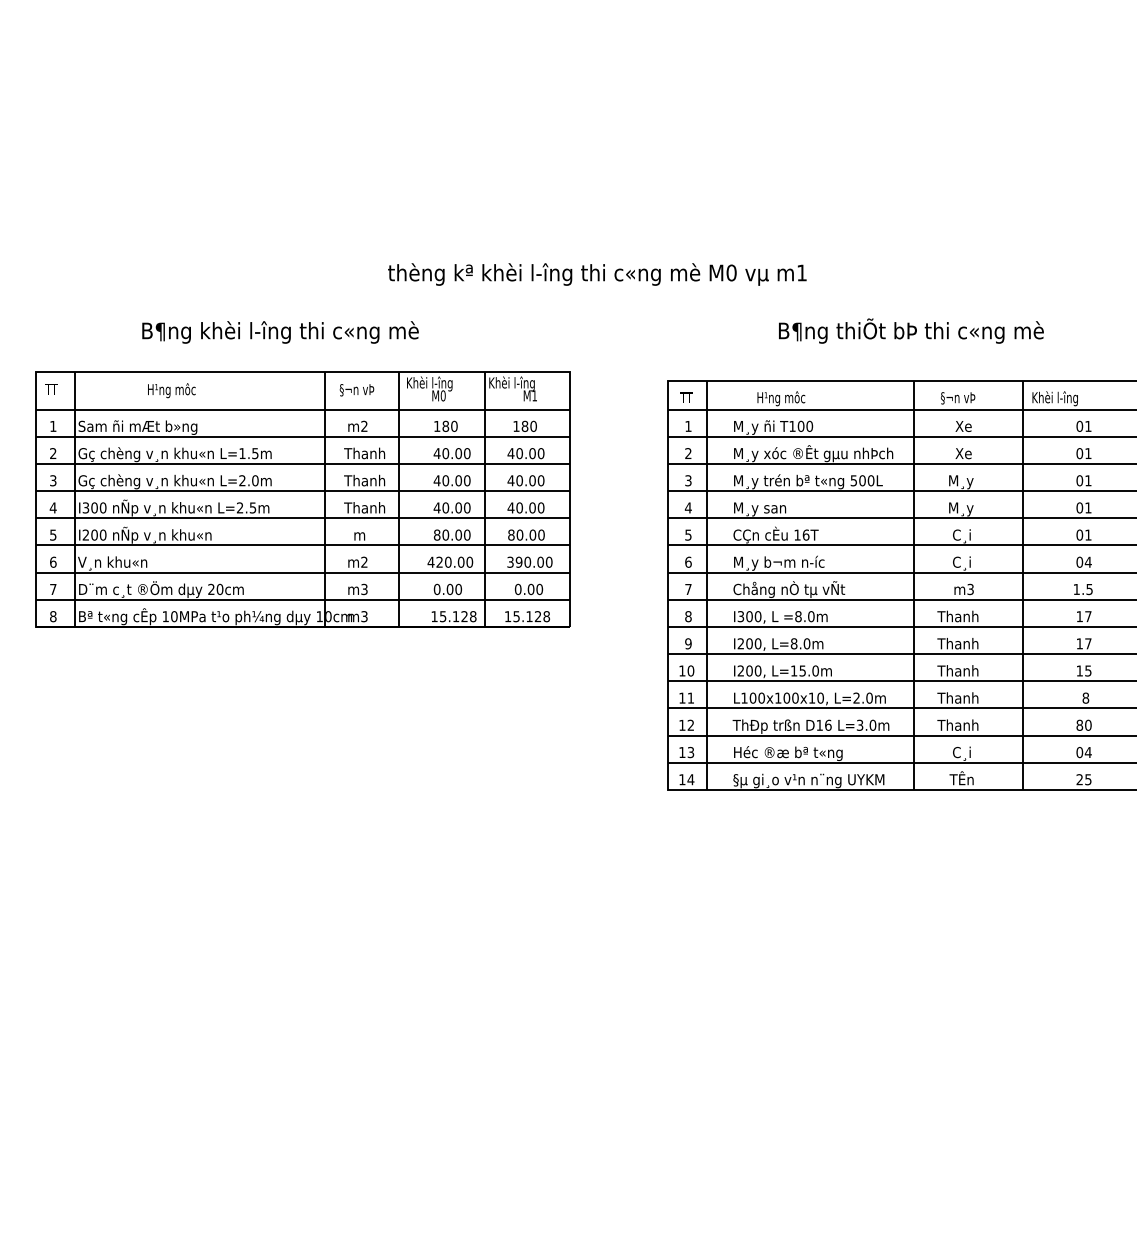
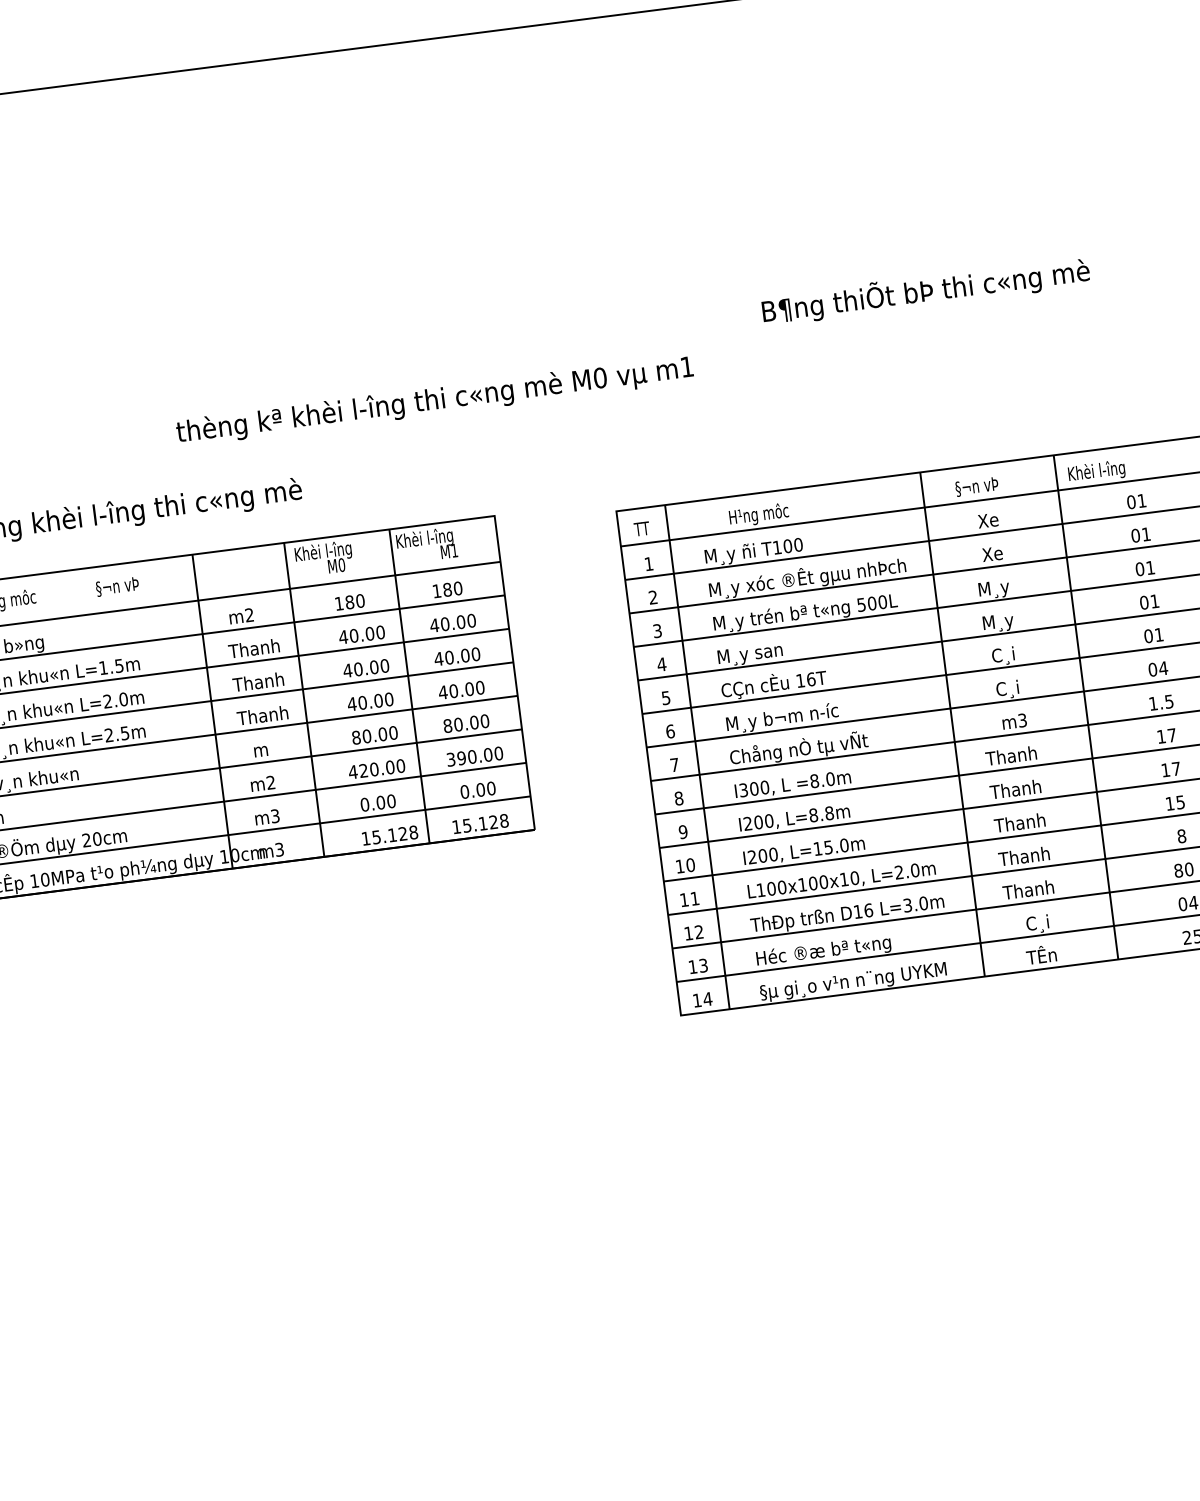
text: (597, 274) -> (435, 401), moved
text: (911, 330) -> (926, 290), moved
text: (356, 390) -> (116, 587), moved
text: (806, 643) -> (828, 813), L=8.0m -> L=8.8m

